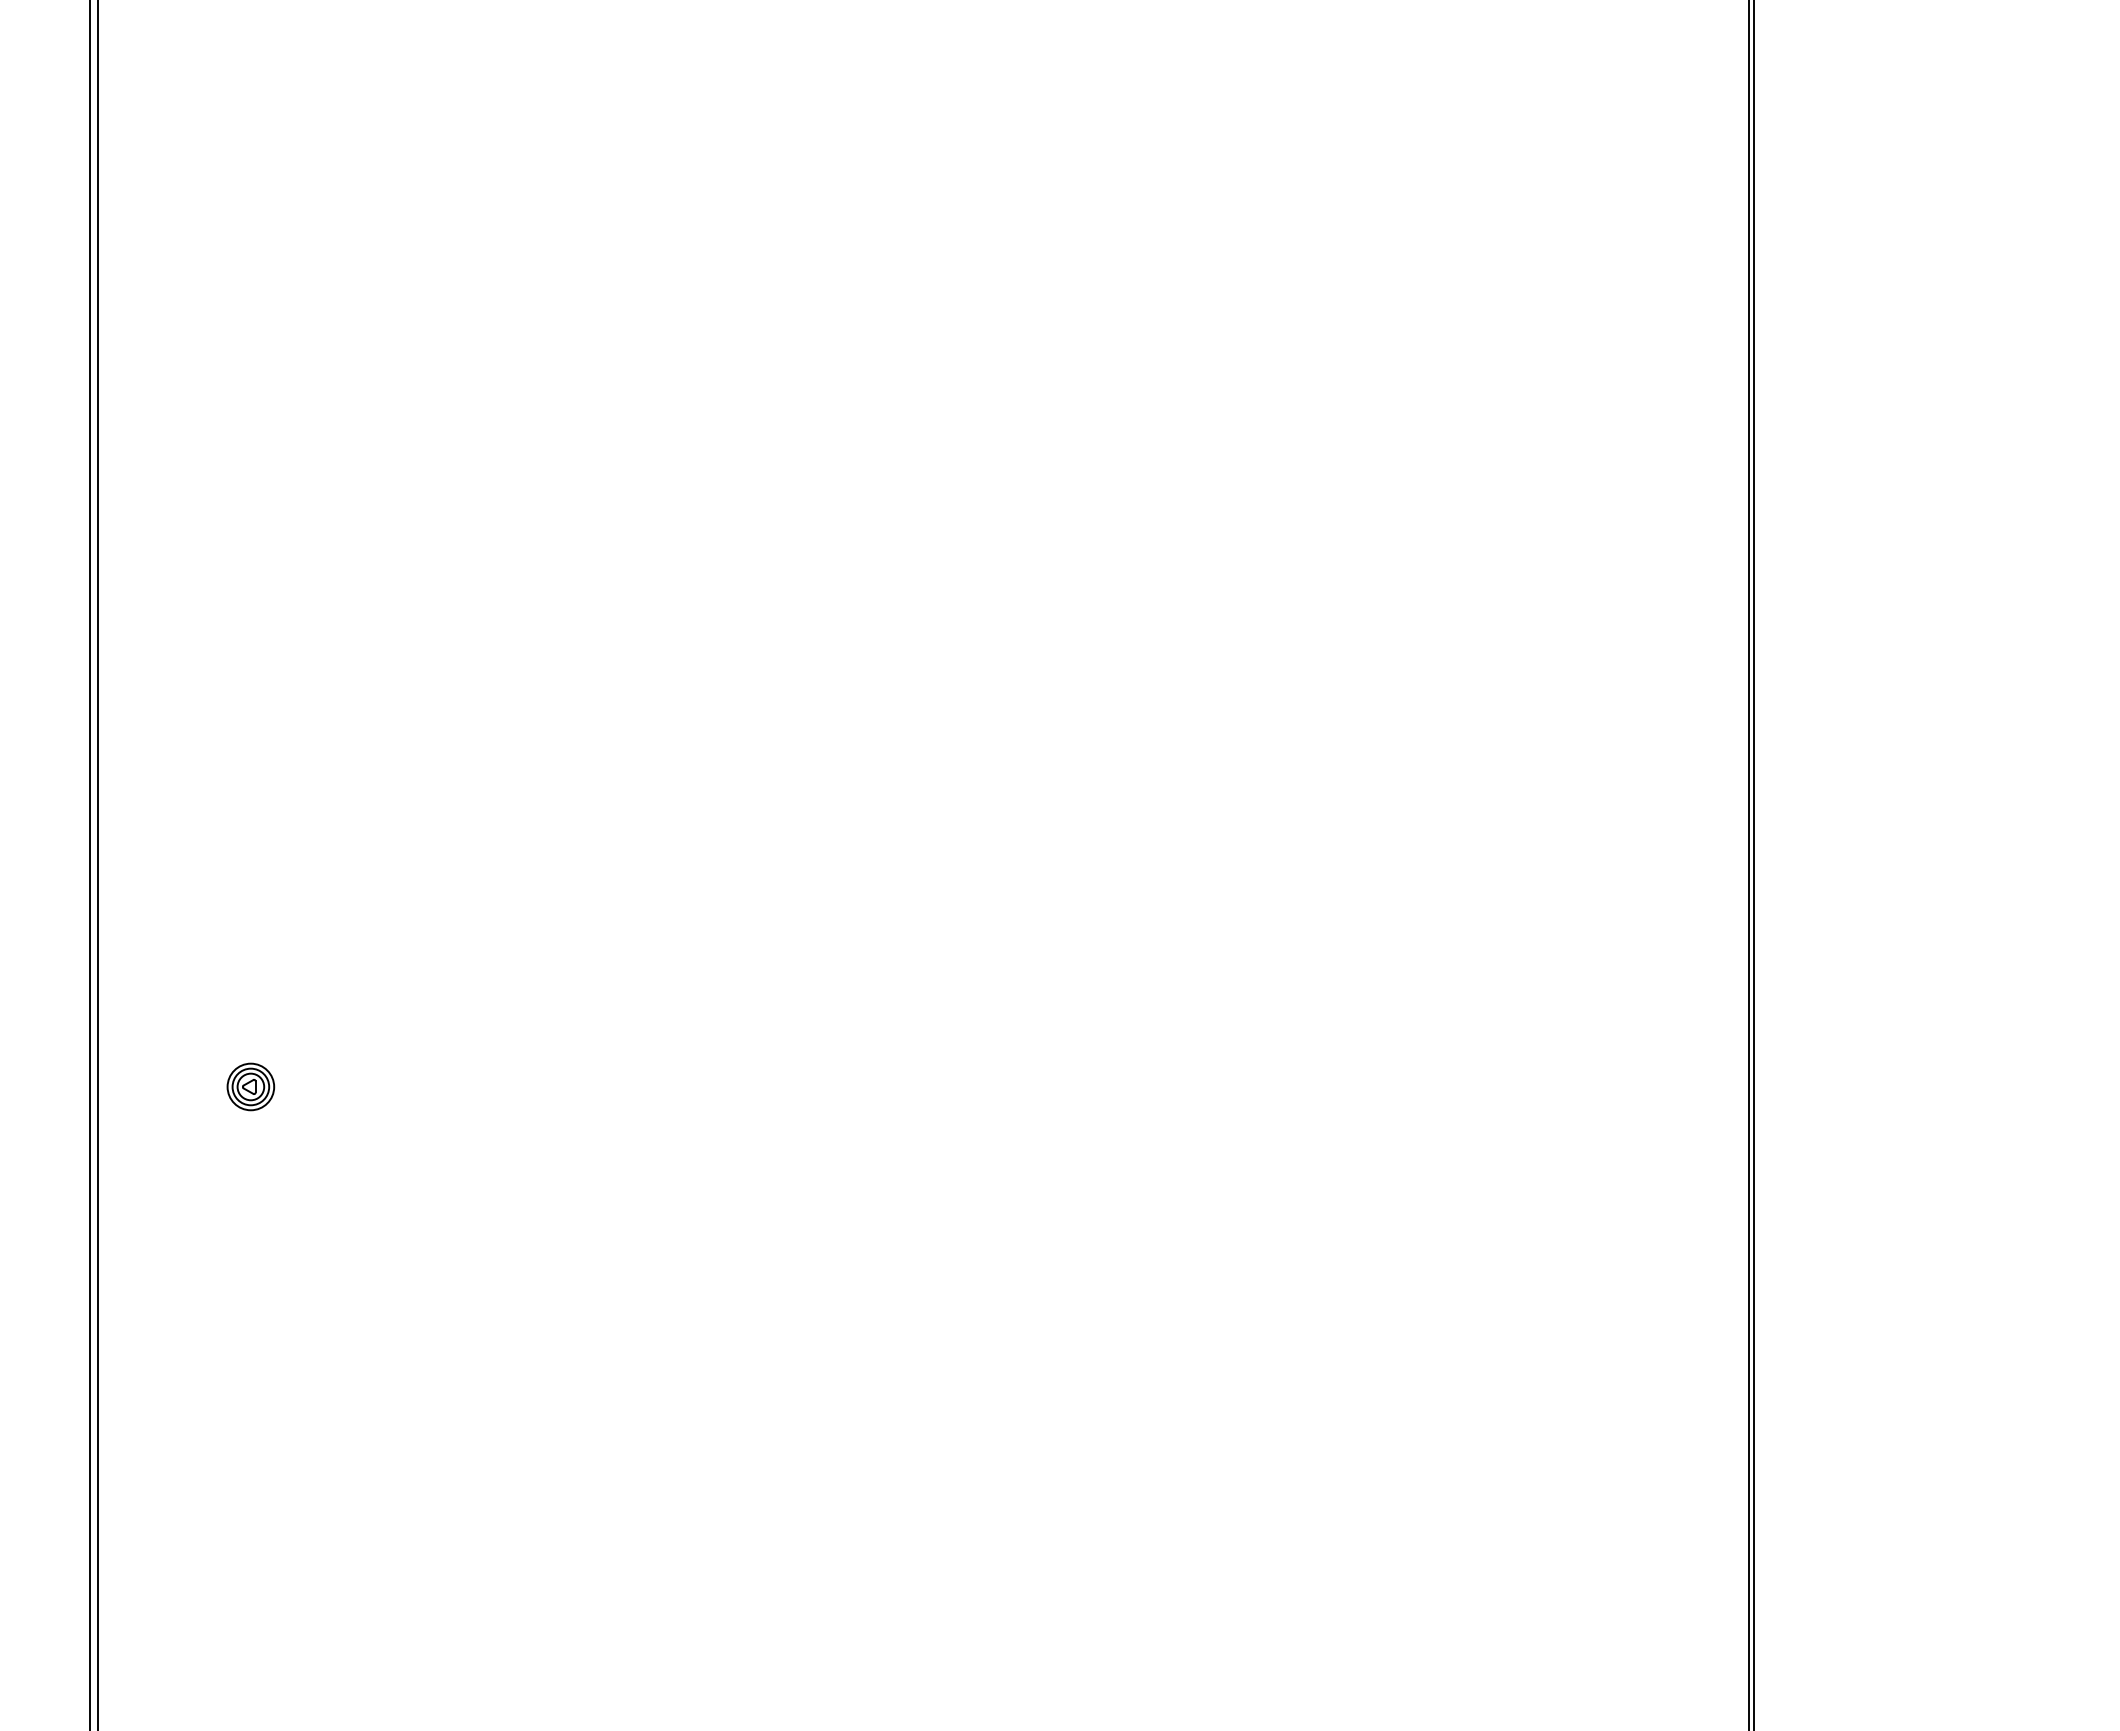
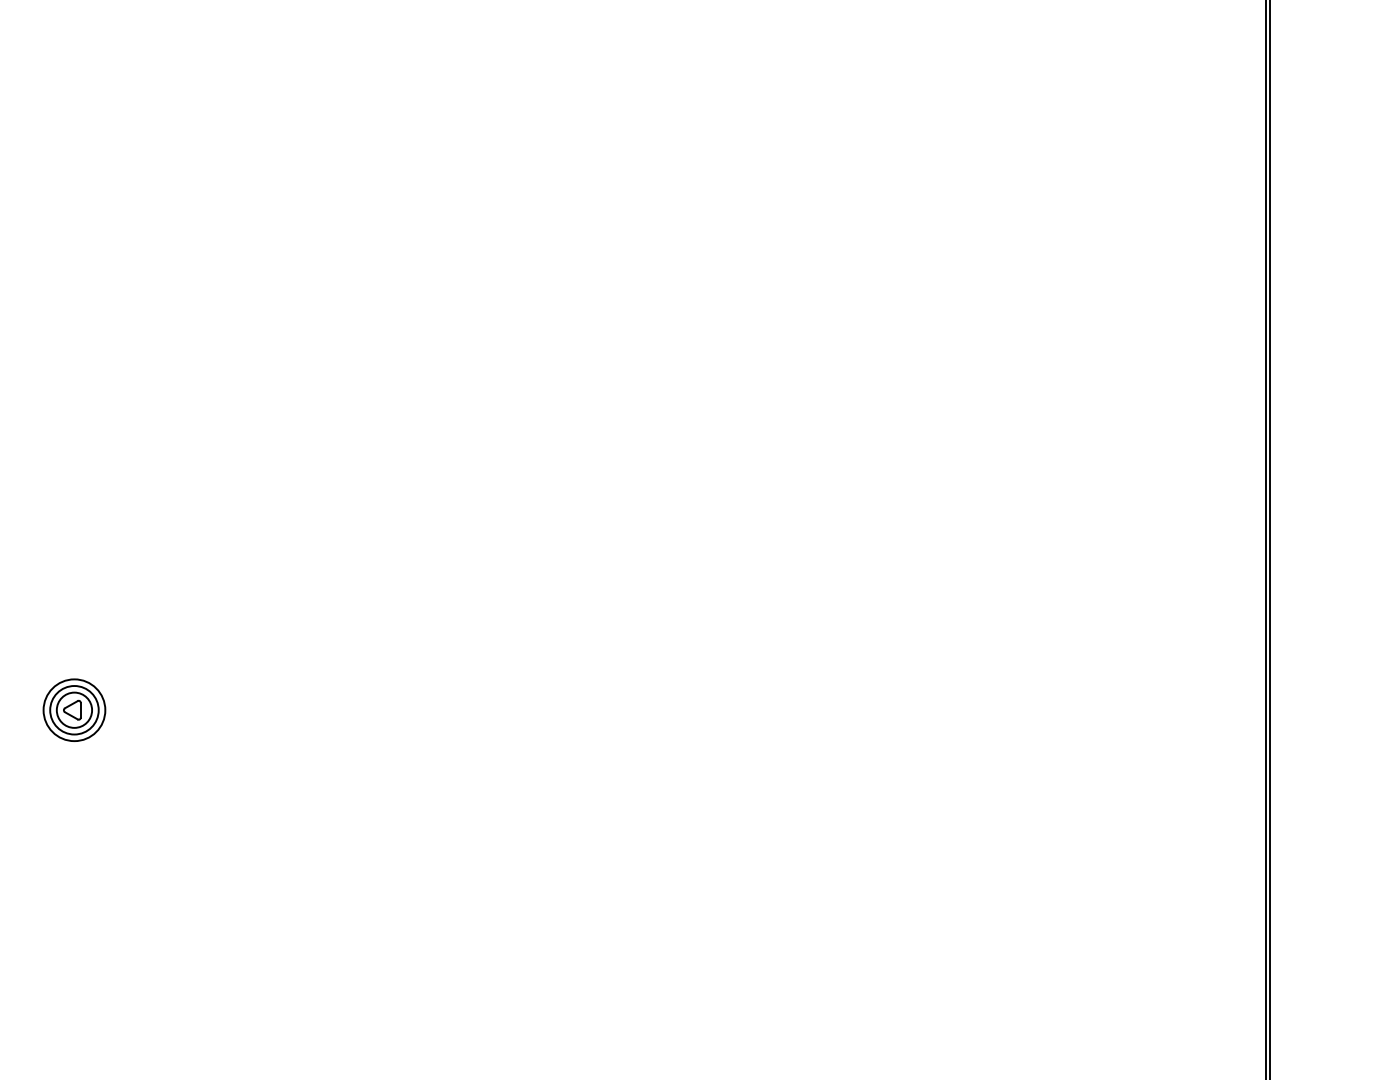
part: (250, 1086) -> (74, 709), size x1.67

